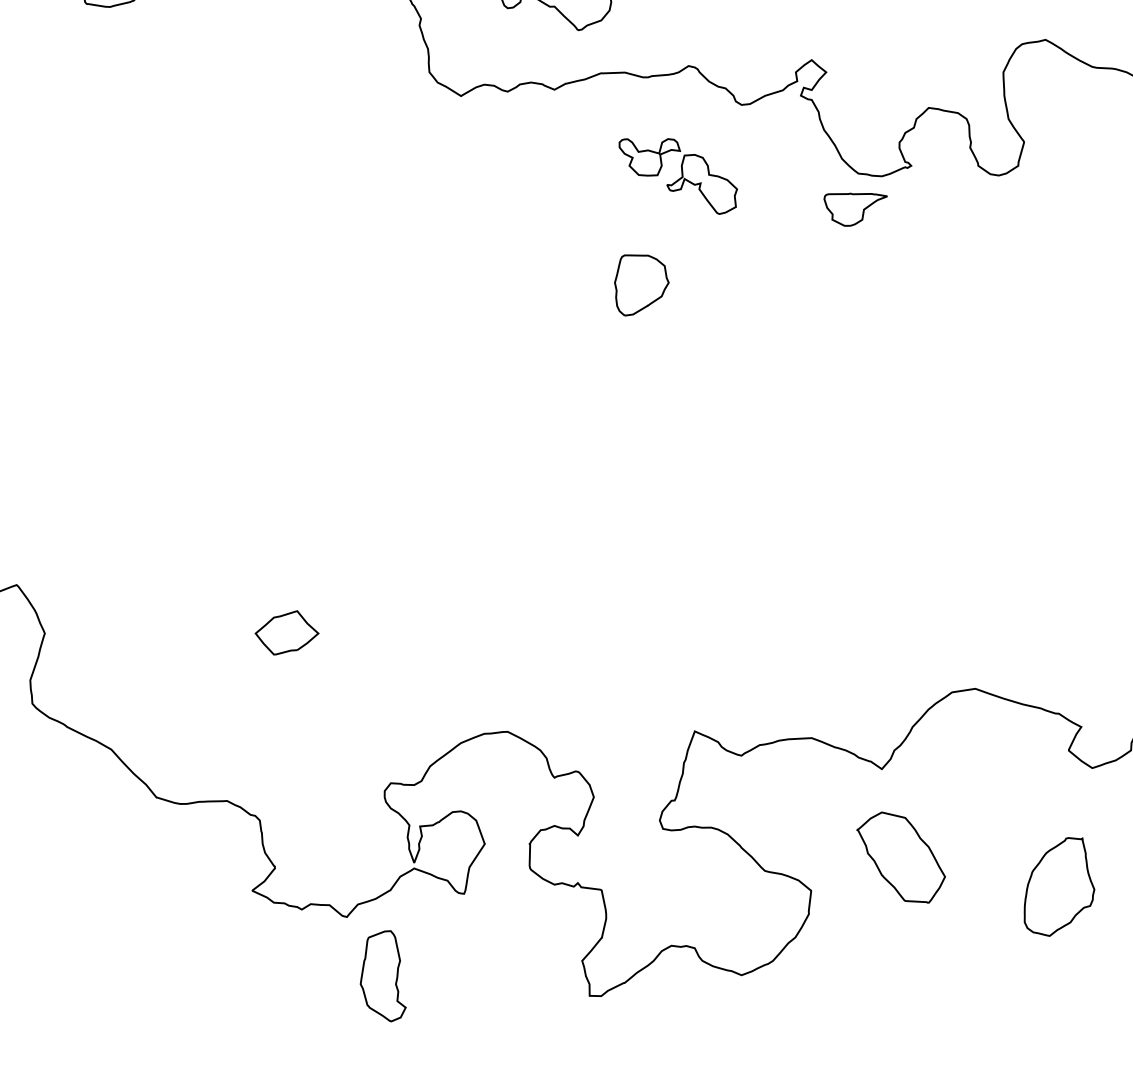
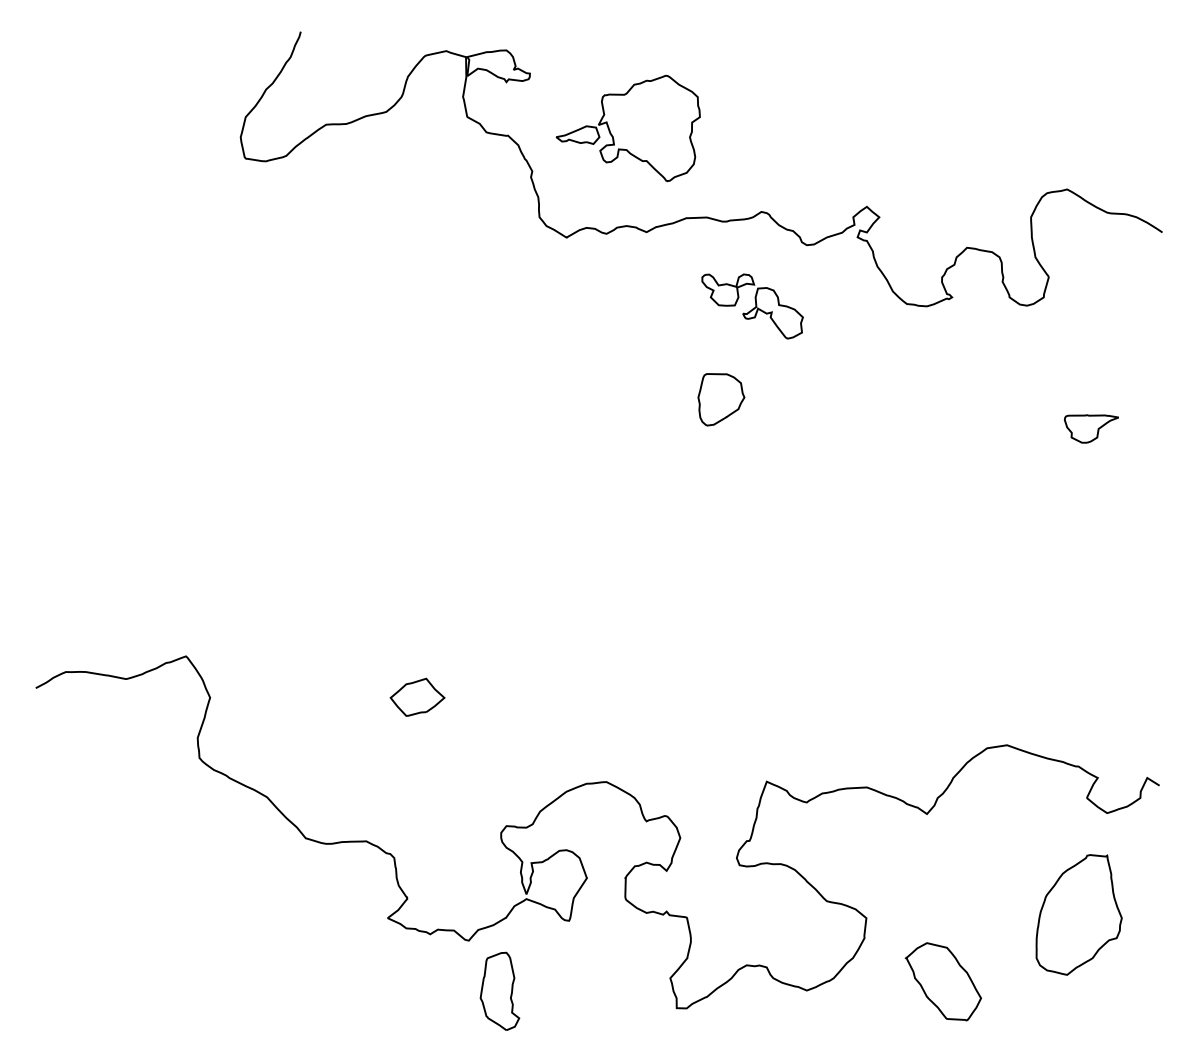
part: (855, 209) -> (1091, 428), moved
part: (900, 857) -> (942, 981), moved
part: (1058, 886) -> (1078, 914), size x1.43

